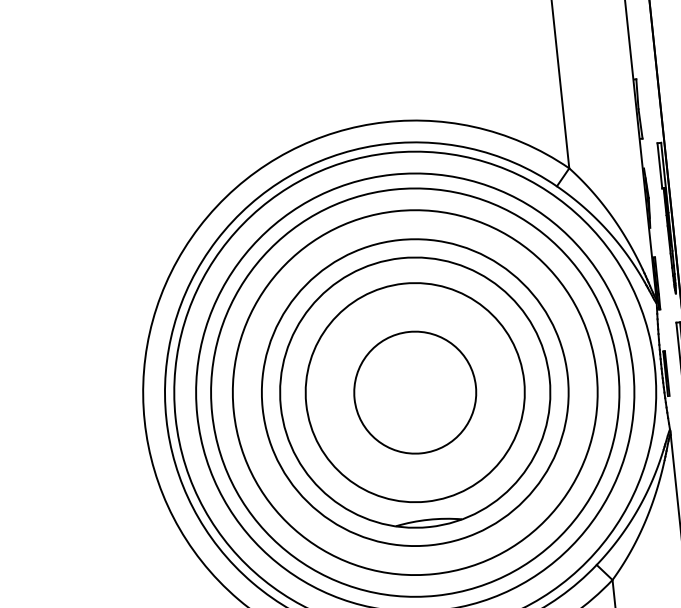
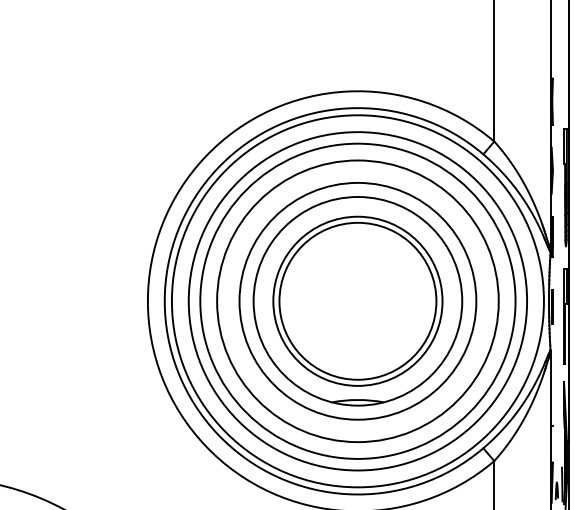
circle: (414, 391) -> (357, 300), size x1.67

